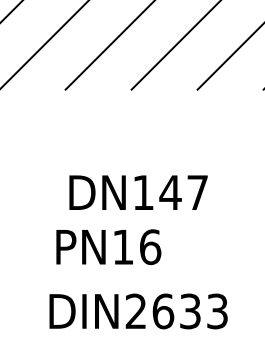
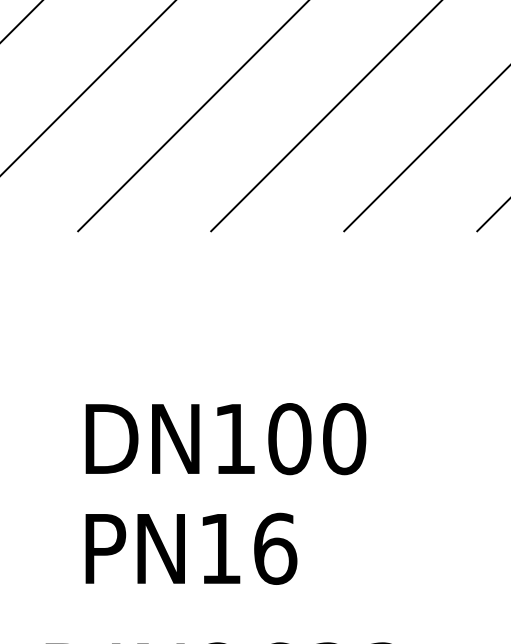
text: (183, 192) -> (315, 438), DN147 -> DN100
text: (108, 247) -> (190, 549), moved

